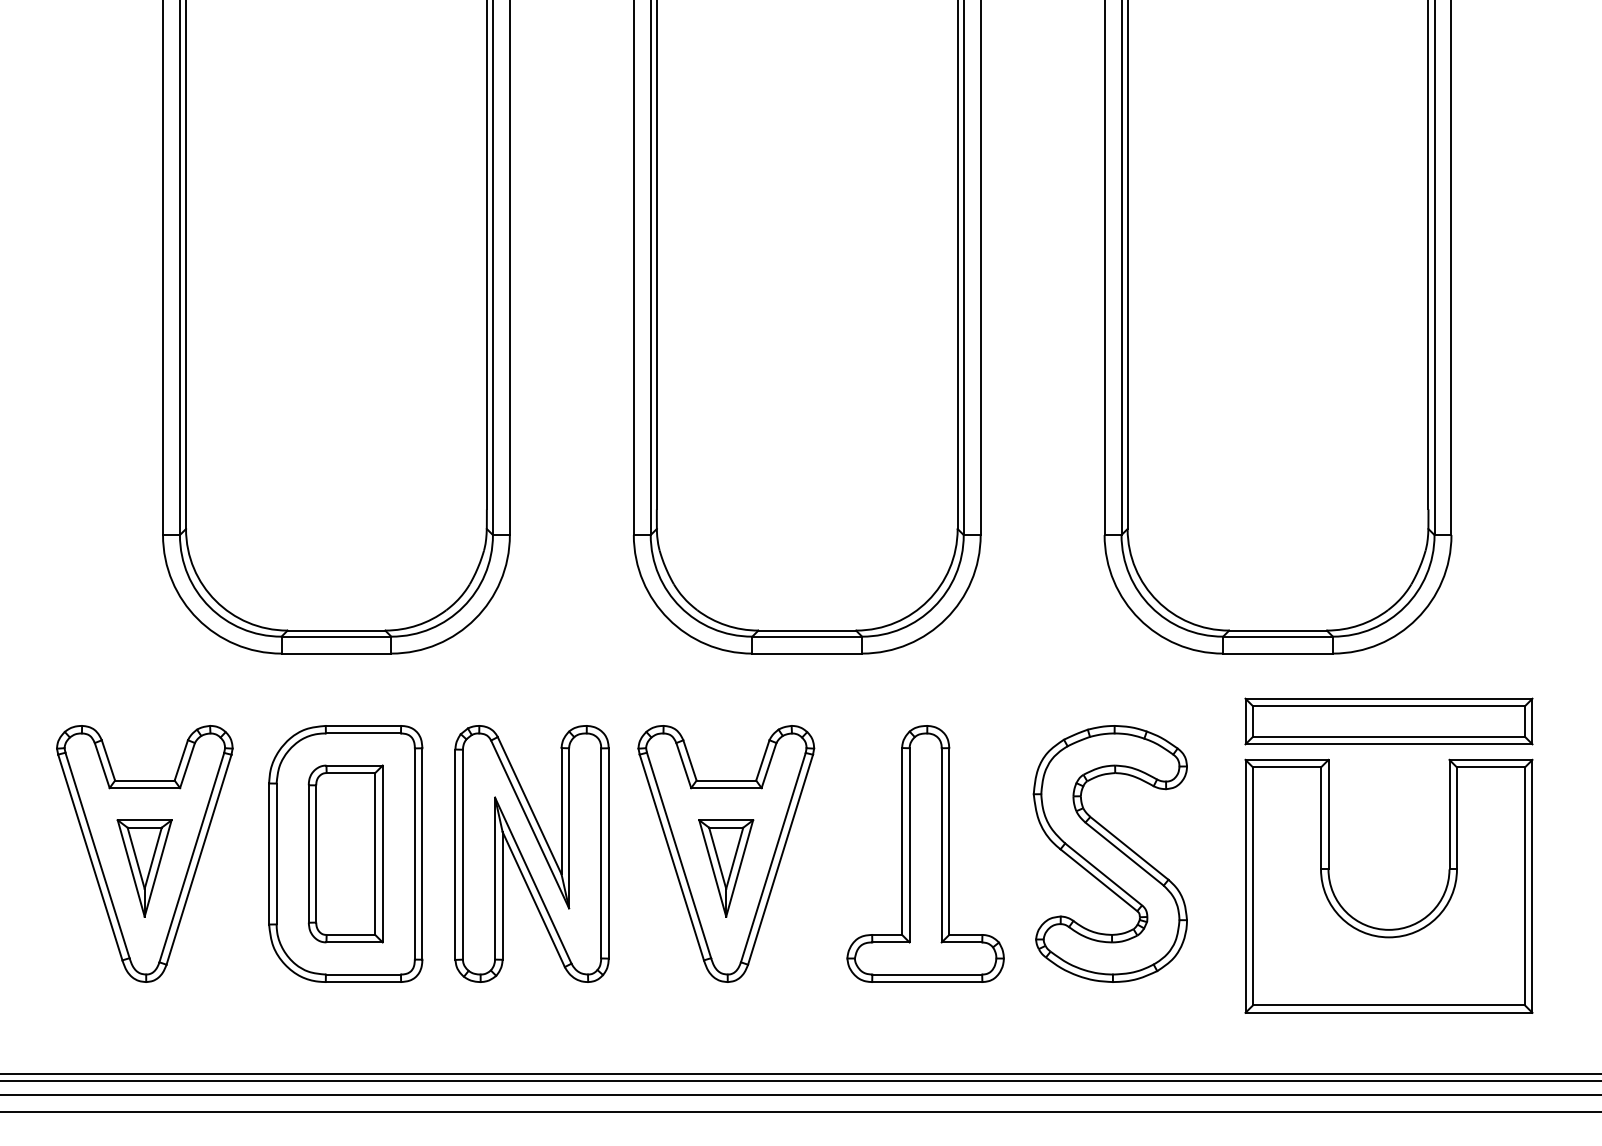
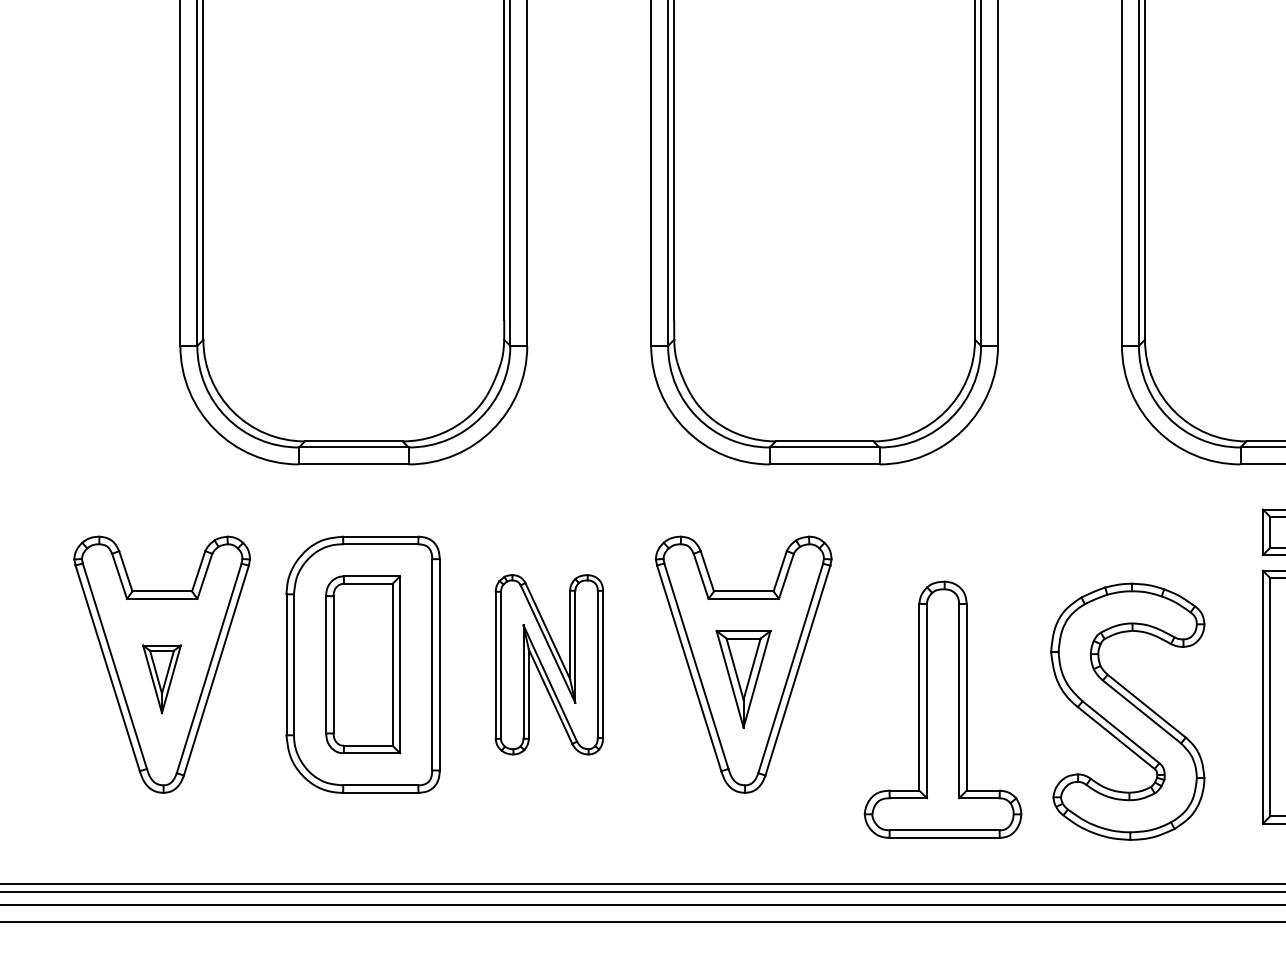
part: (531, 853) -> (548, 664), size x0.7
part: (925, 853) -> (942, 709), moved
part: (1109, 853) -> (1126, 711), moved
part: (144, 868) -> (161, 679), size x0.7

